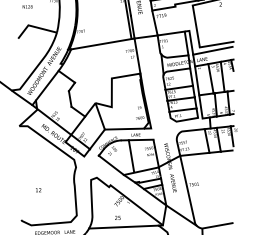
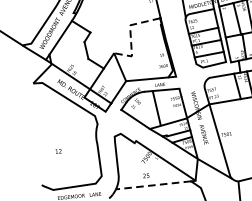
line: (111, 87) -> (130, 35), solid -> dashed
line: (123, 227) -> (153, 185), solid -> dashed

